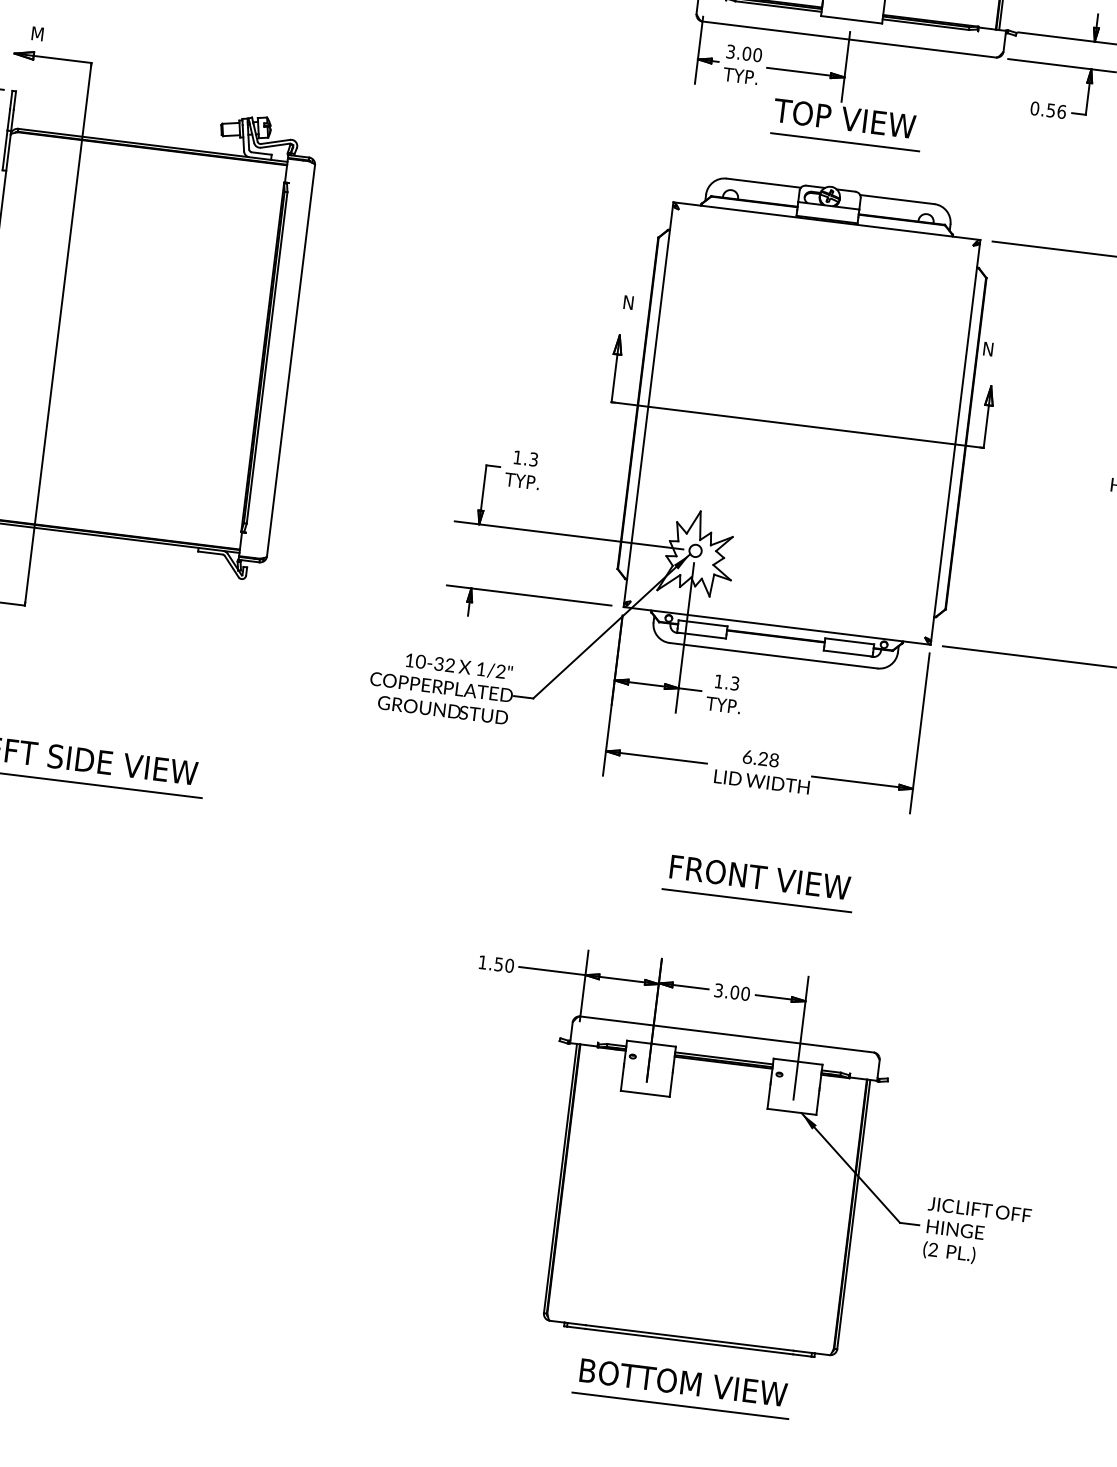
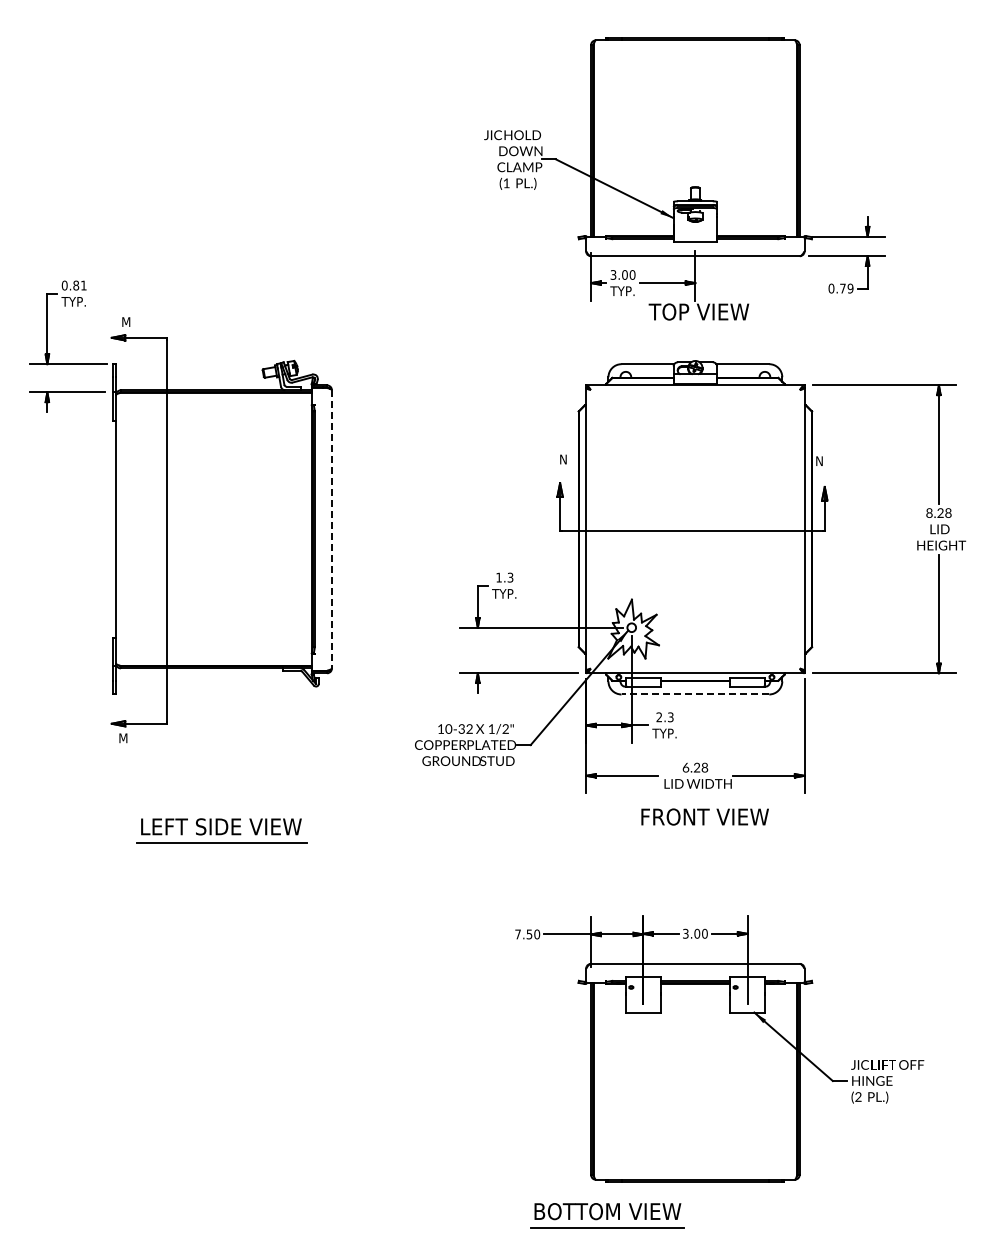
text: (1056, 111) -> (846, 288), 0.56 -> 0.79
line: (845, 142) -> (701, 328), removed
line: (290, 360) -> (331, 529), solid -> dashed
line: (773, 655) -> (695, 694), solid -> dashed
text: (717, 681) -> (658, 717), 1.3 -> 2.3
text: (759, 876) -> (704, 816), moved
line: (756, 900) -> (704, 867), removed
text: (482, 962) -> (517, 934), 1.50 -> 7.50
part: (682, 1388) -> (607, 1215), moved

